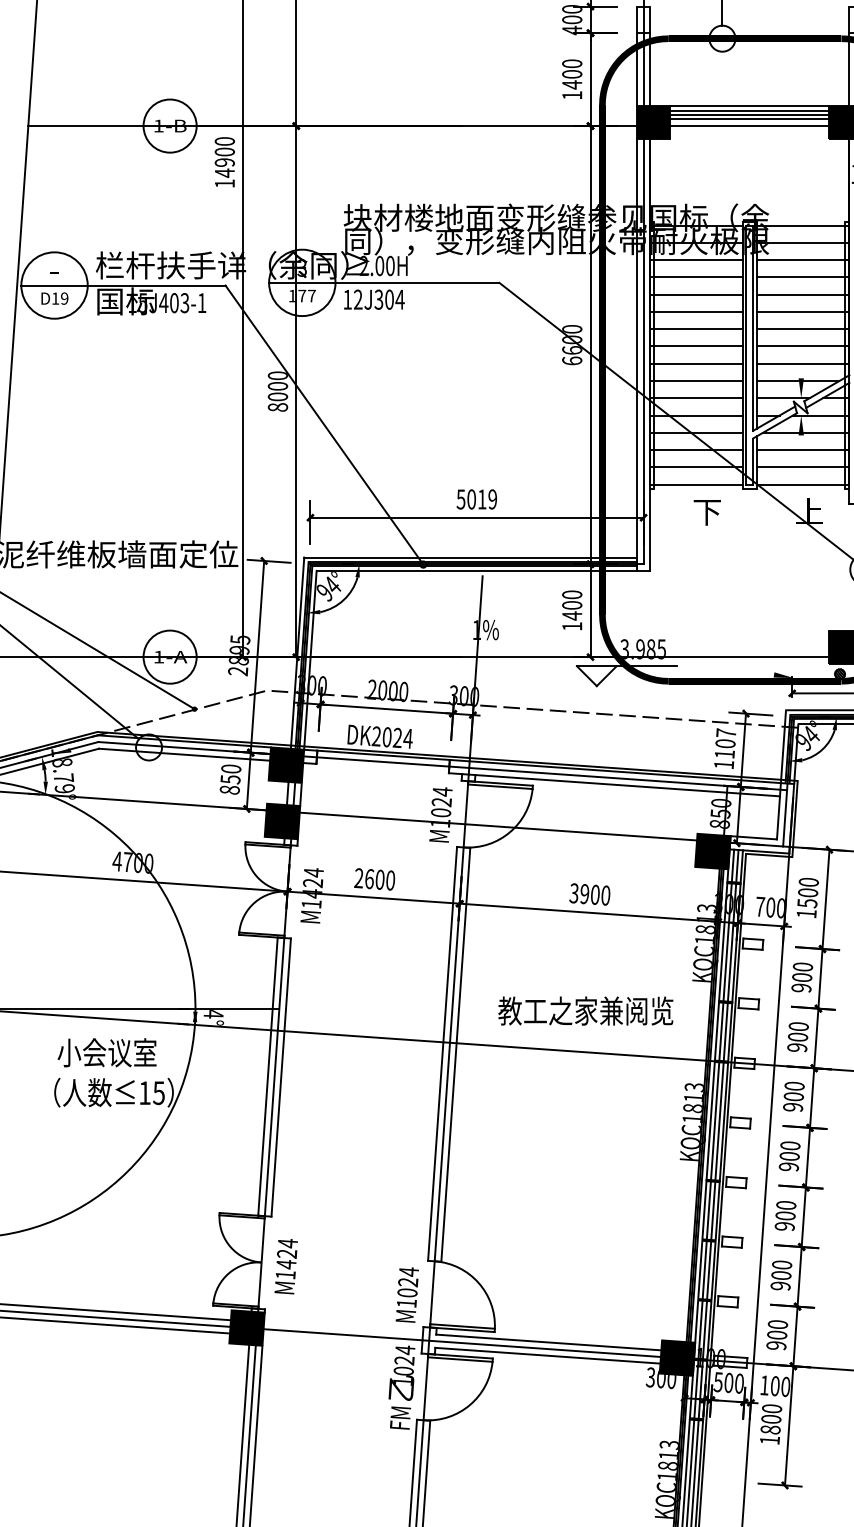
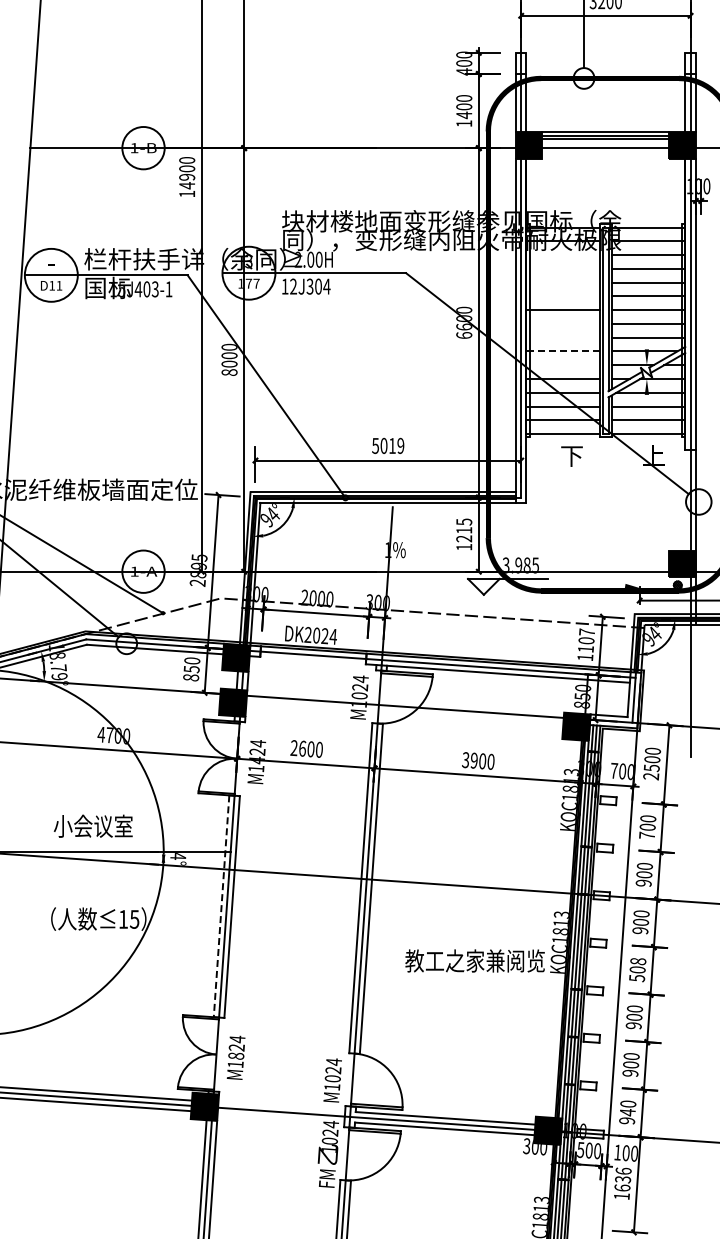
line: (749, 118) -> (605, 142), removed
line: (696, 260) -> (563, 255), removed
line: (696, 276) -> (563, 268), removed
line: (696, 294) -> (563, 282), removed
text: (64, 298) -> (59, 285), D19 -> D11
line: (696, 312) -> (563, 296), removed
line: (696, 345) -> (563, 323), removed
line: (696, 363) -> (563, 337), removed
line: (696, 381) -> (563, 351), solid -> dashed
line: (696, 398) -> (563, 365), removed
text: (572, 605) -> (464, 530), 1400 -> 1215
text: (805, 913) -> (650, 776), 1500 -> 2500
text: (801, 987) -> (647, 835), 900 -> 700
text: (585, 1010) -> (474, 960), moved
text: (106, 1051) -> (92, 825), moved
line: (267, 1076) -> (221, 906), solid -> dashed
text: (789, 1157) -> (637, 970), 900 -> 508
text: (286, 1264) -> (236, 1056), M1424 -> M1824
text: (776, 1335) -> (627, 1112), 900 -> 940
text: (770, 1419) -> (622, 1179), 1800 -> 1636

